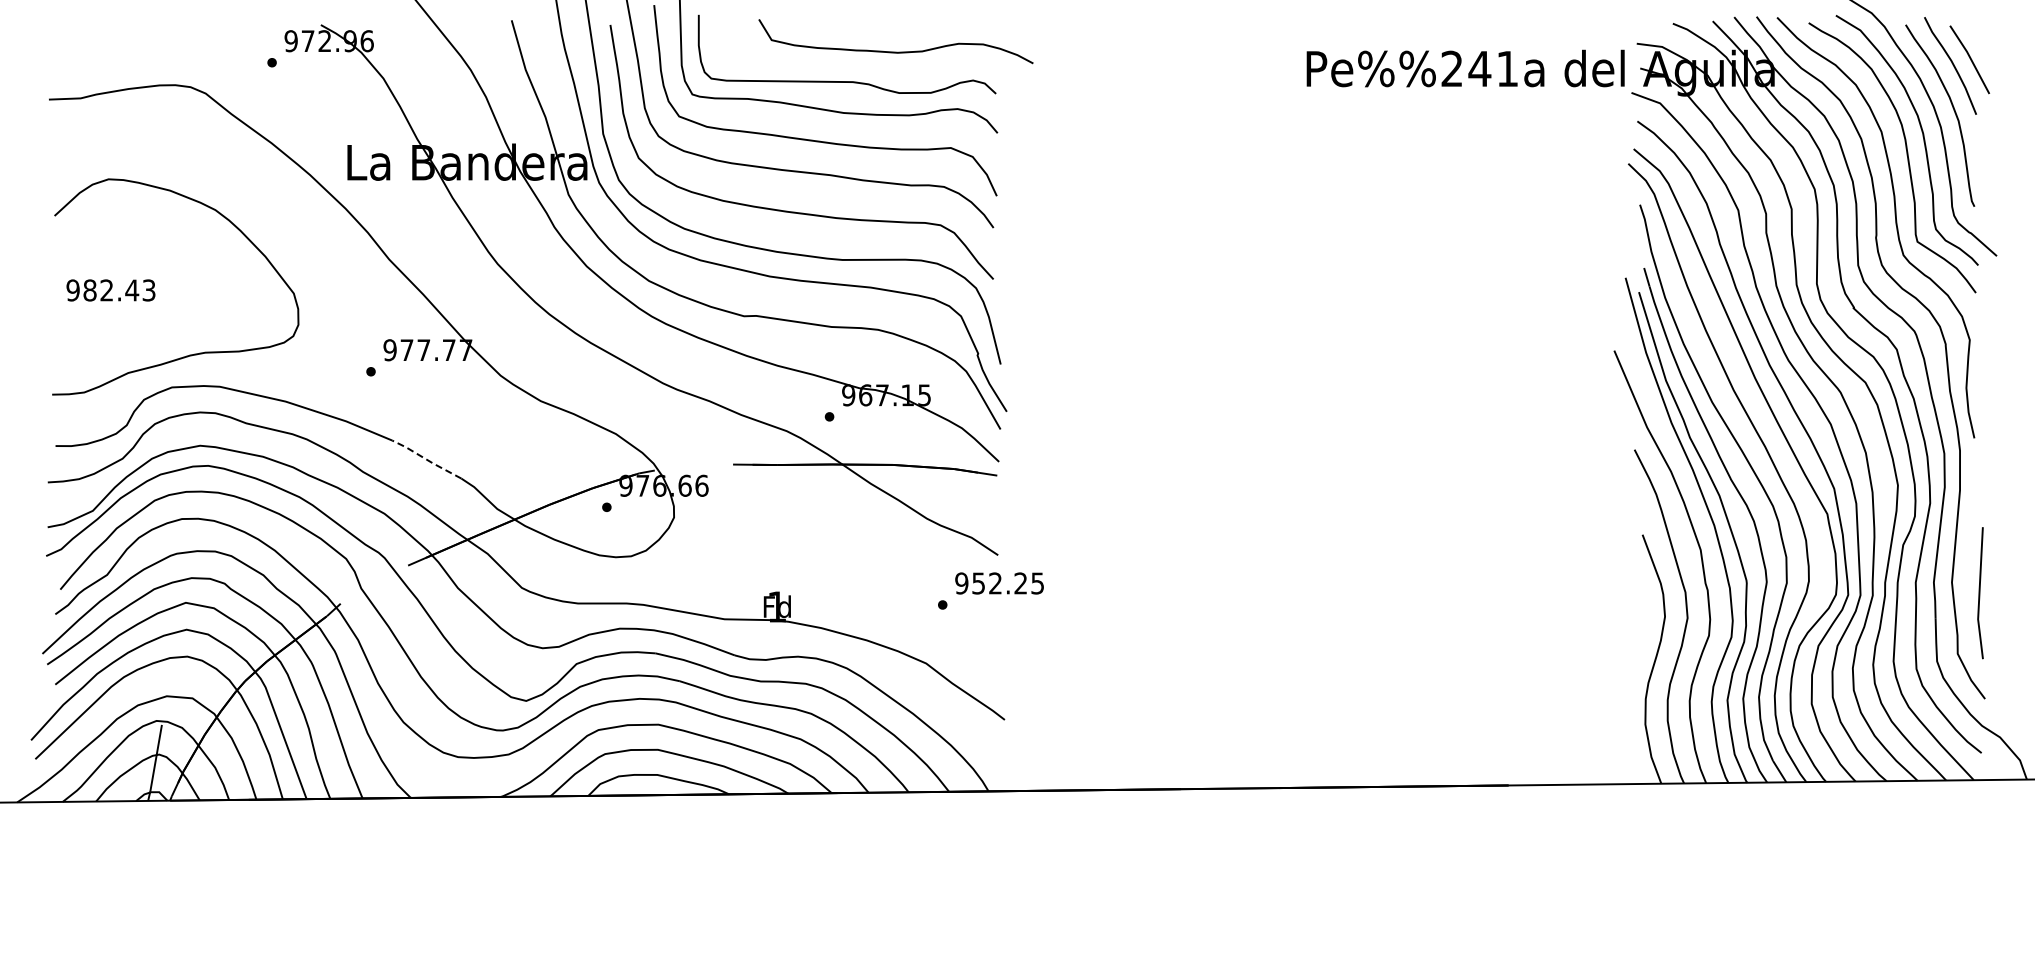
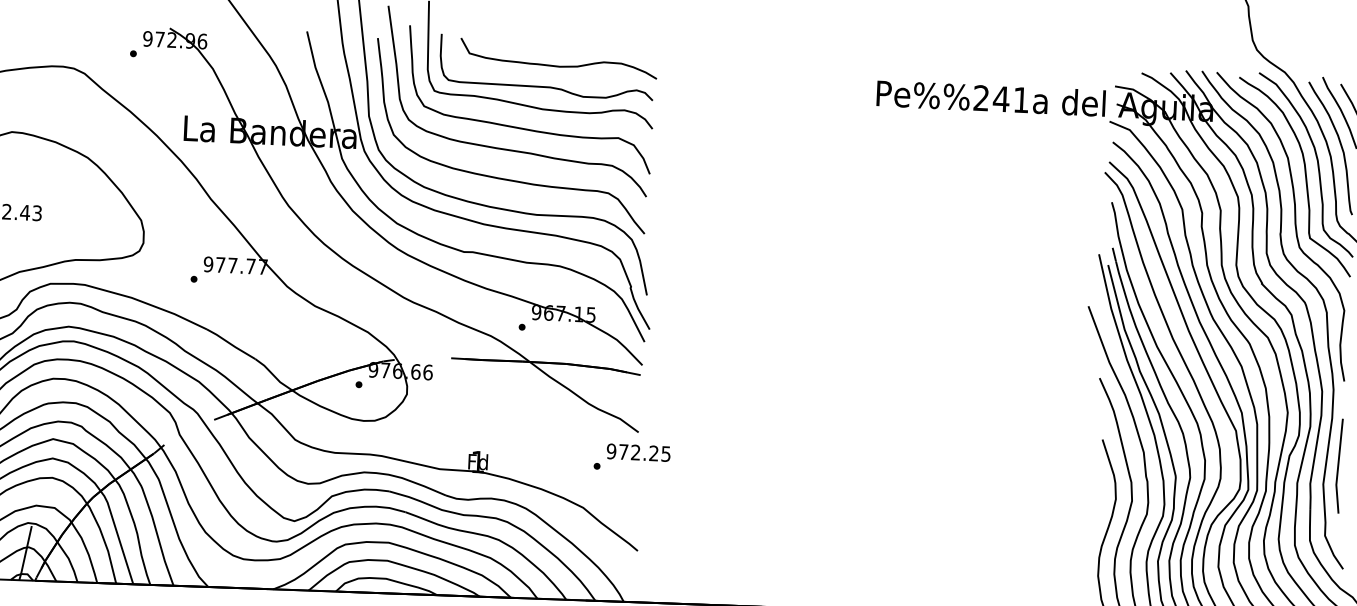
curve: (895, 51) -> (558, 65), moved
line: (426, 459) -> (230, 344), dashed -> solid
text: (978, 583) -> (623, 452), 952.25 -> 972.25
line: (1980, 593) -> (1338, 466), moved

